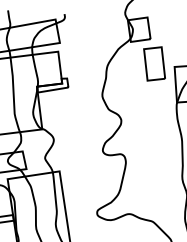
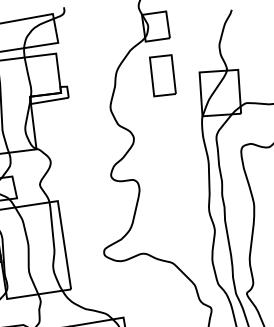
part: (154, 63) -> (162, 75), moved

